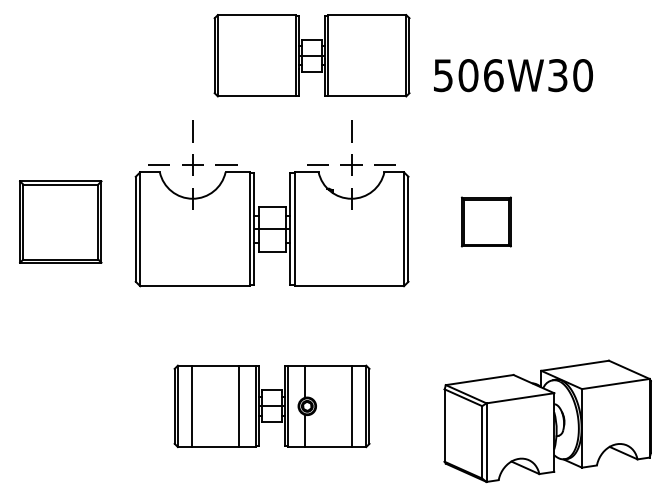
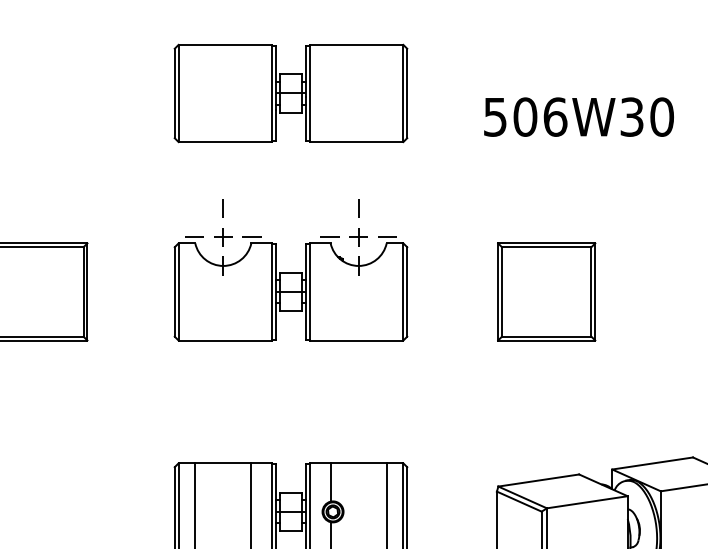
part: (311, 55) -> (290, 93), moved
part: (271, 203) -> (290, 269), size x0.71
part: (486, 221) -> (546, 291), size x1.67

